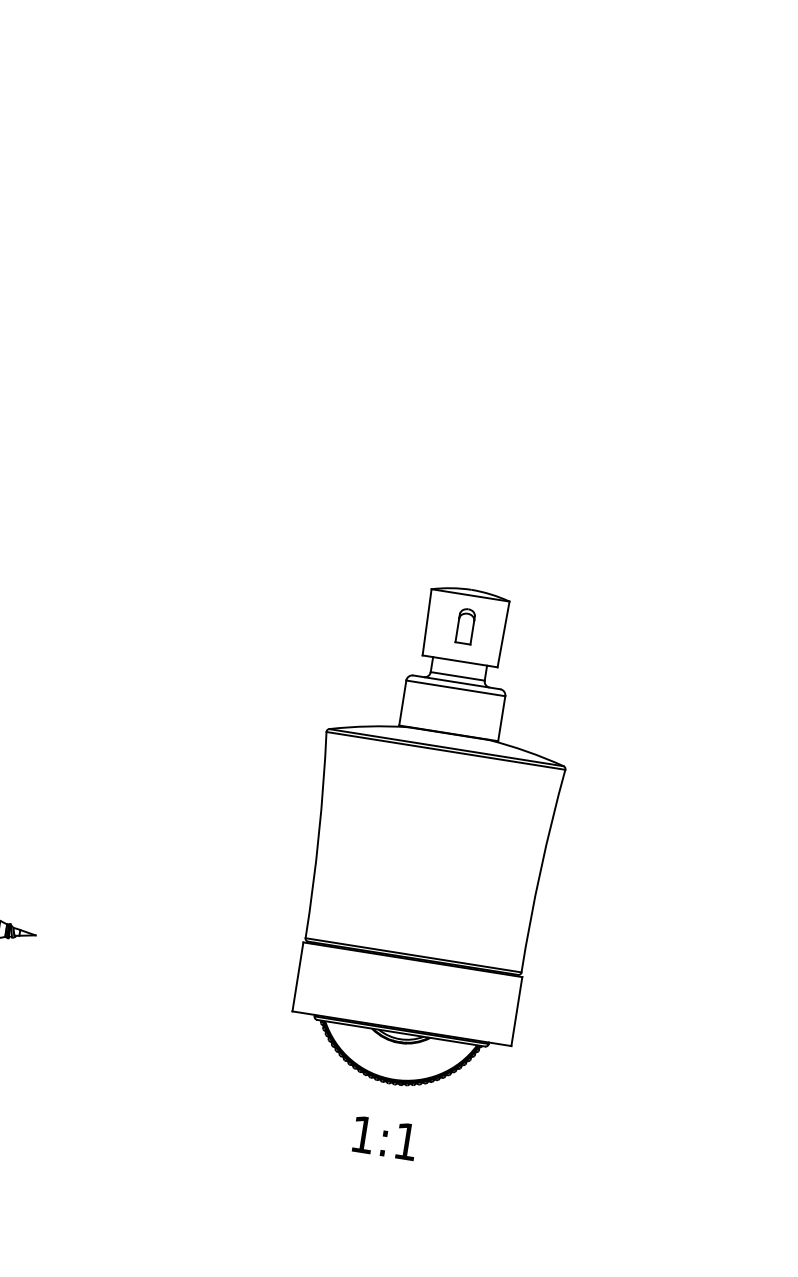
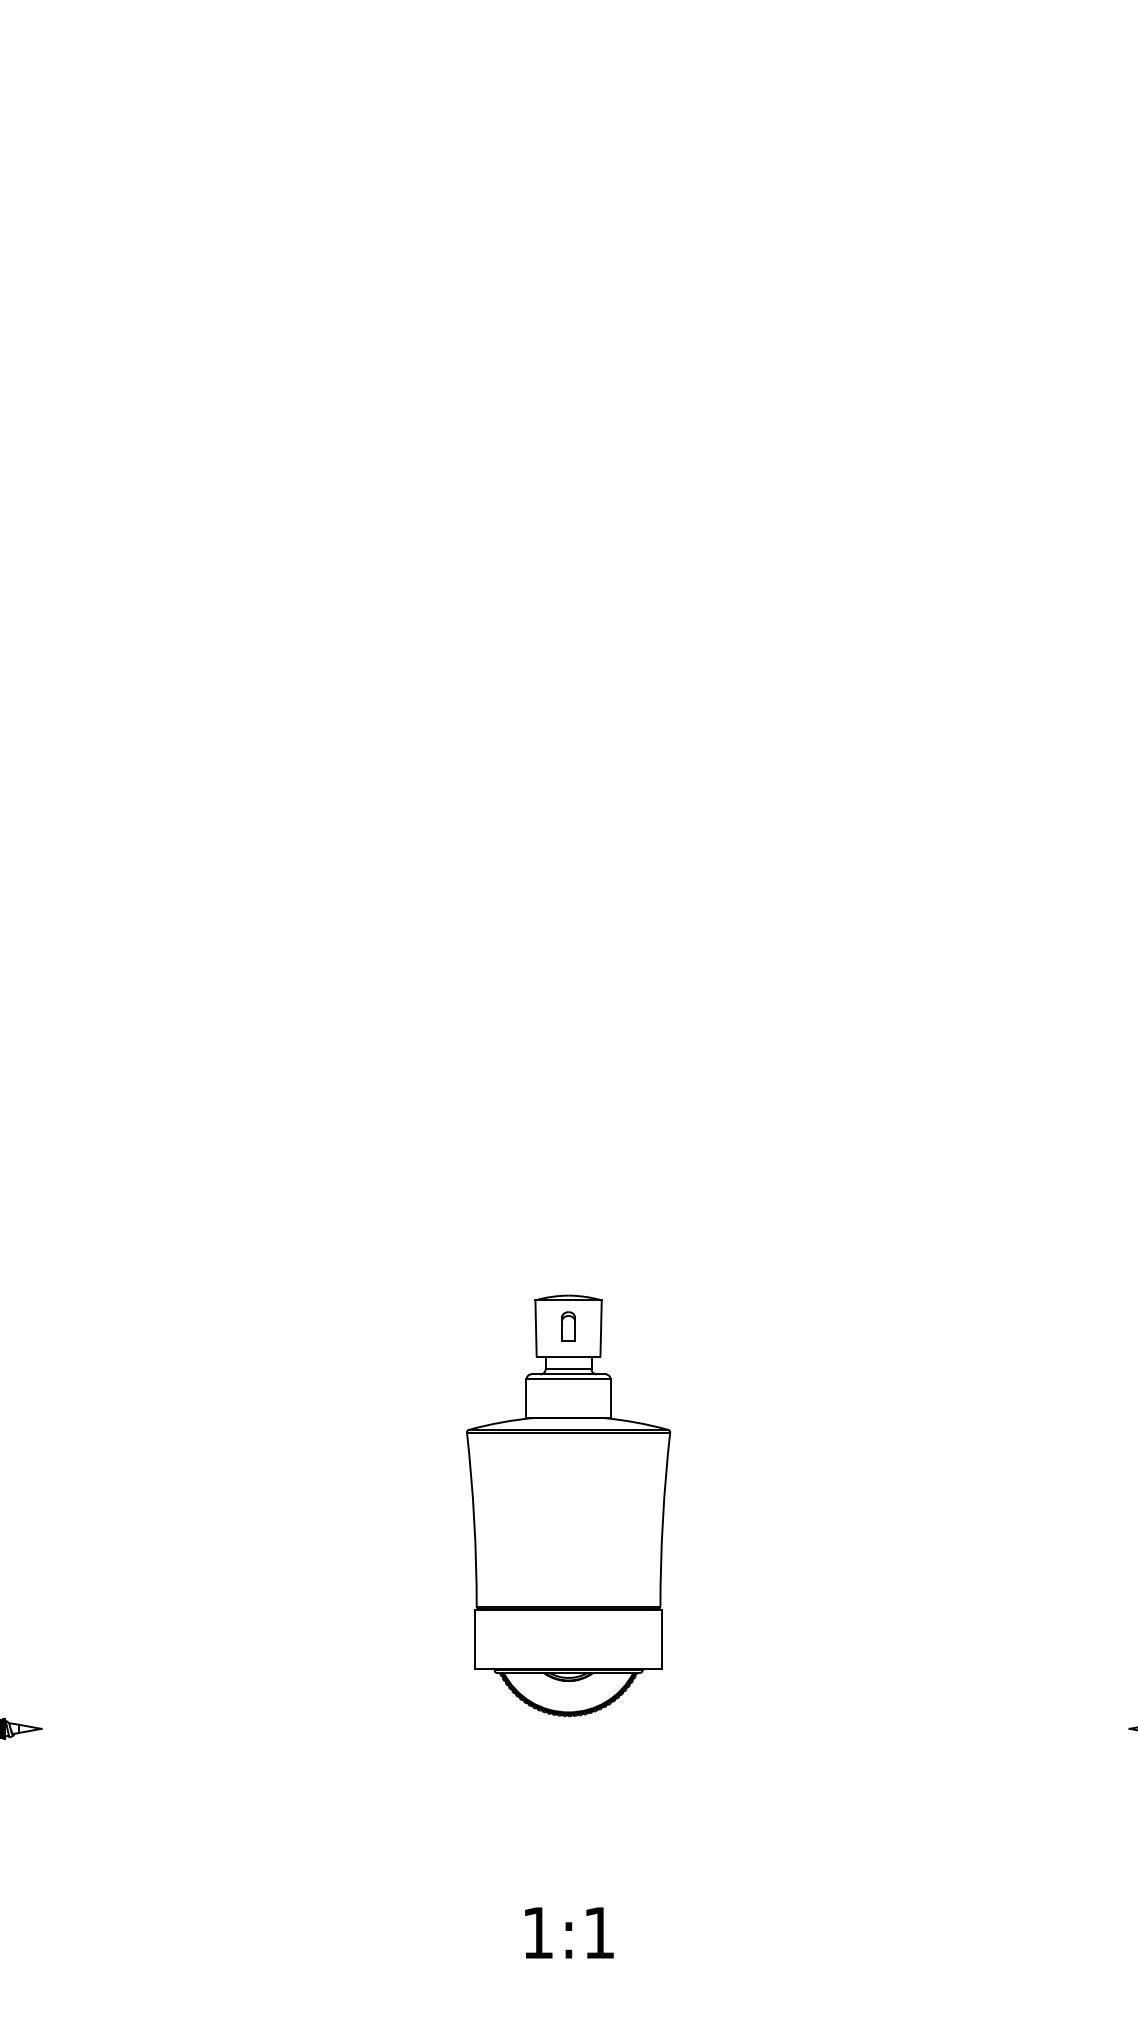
part: (432, 836) -> (568, 1505), size x0.6

